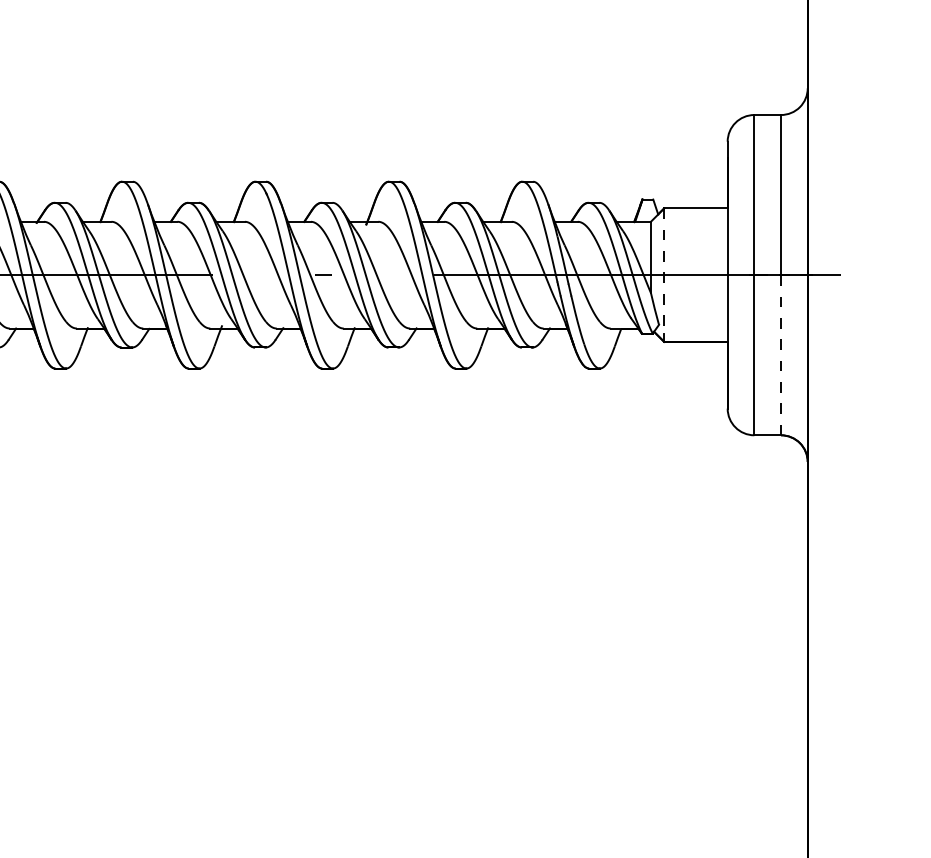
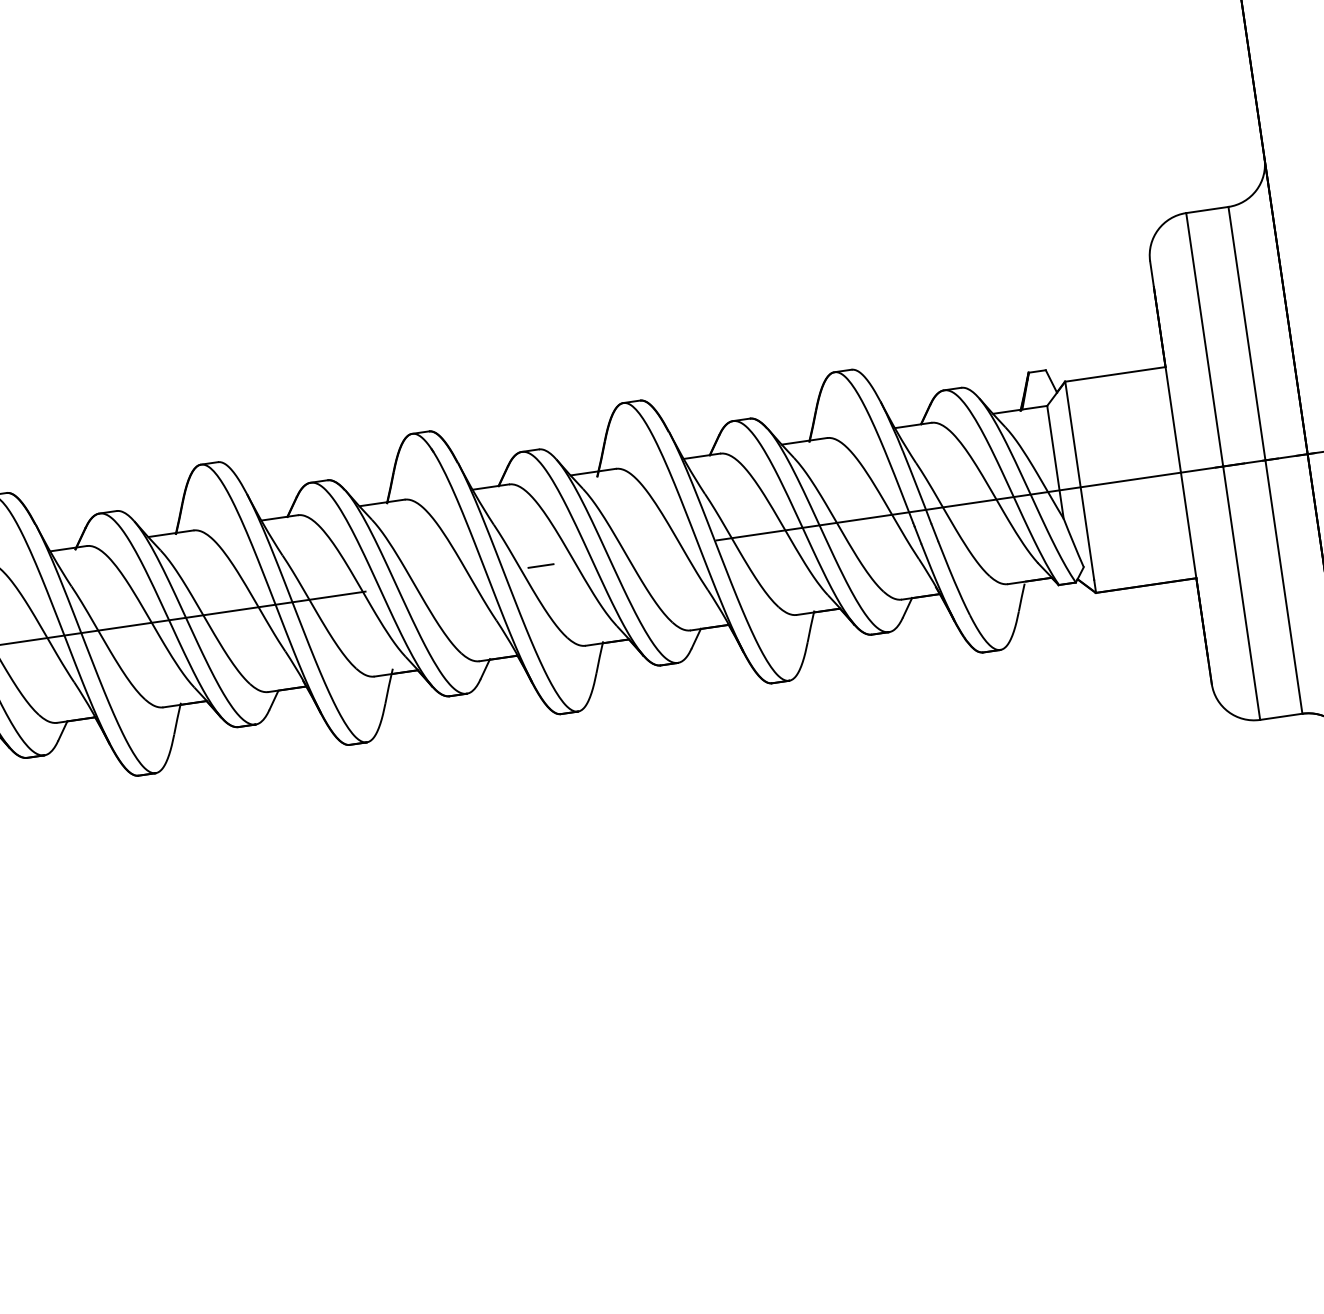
line: (664, 271) -> (1080, 481), dashed -> solid
line: (781, 355) -> (1284, 587), dashed -> solid

